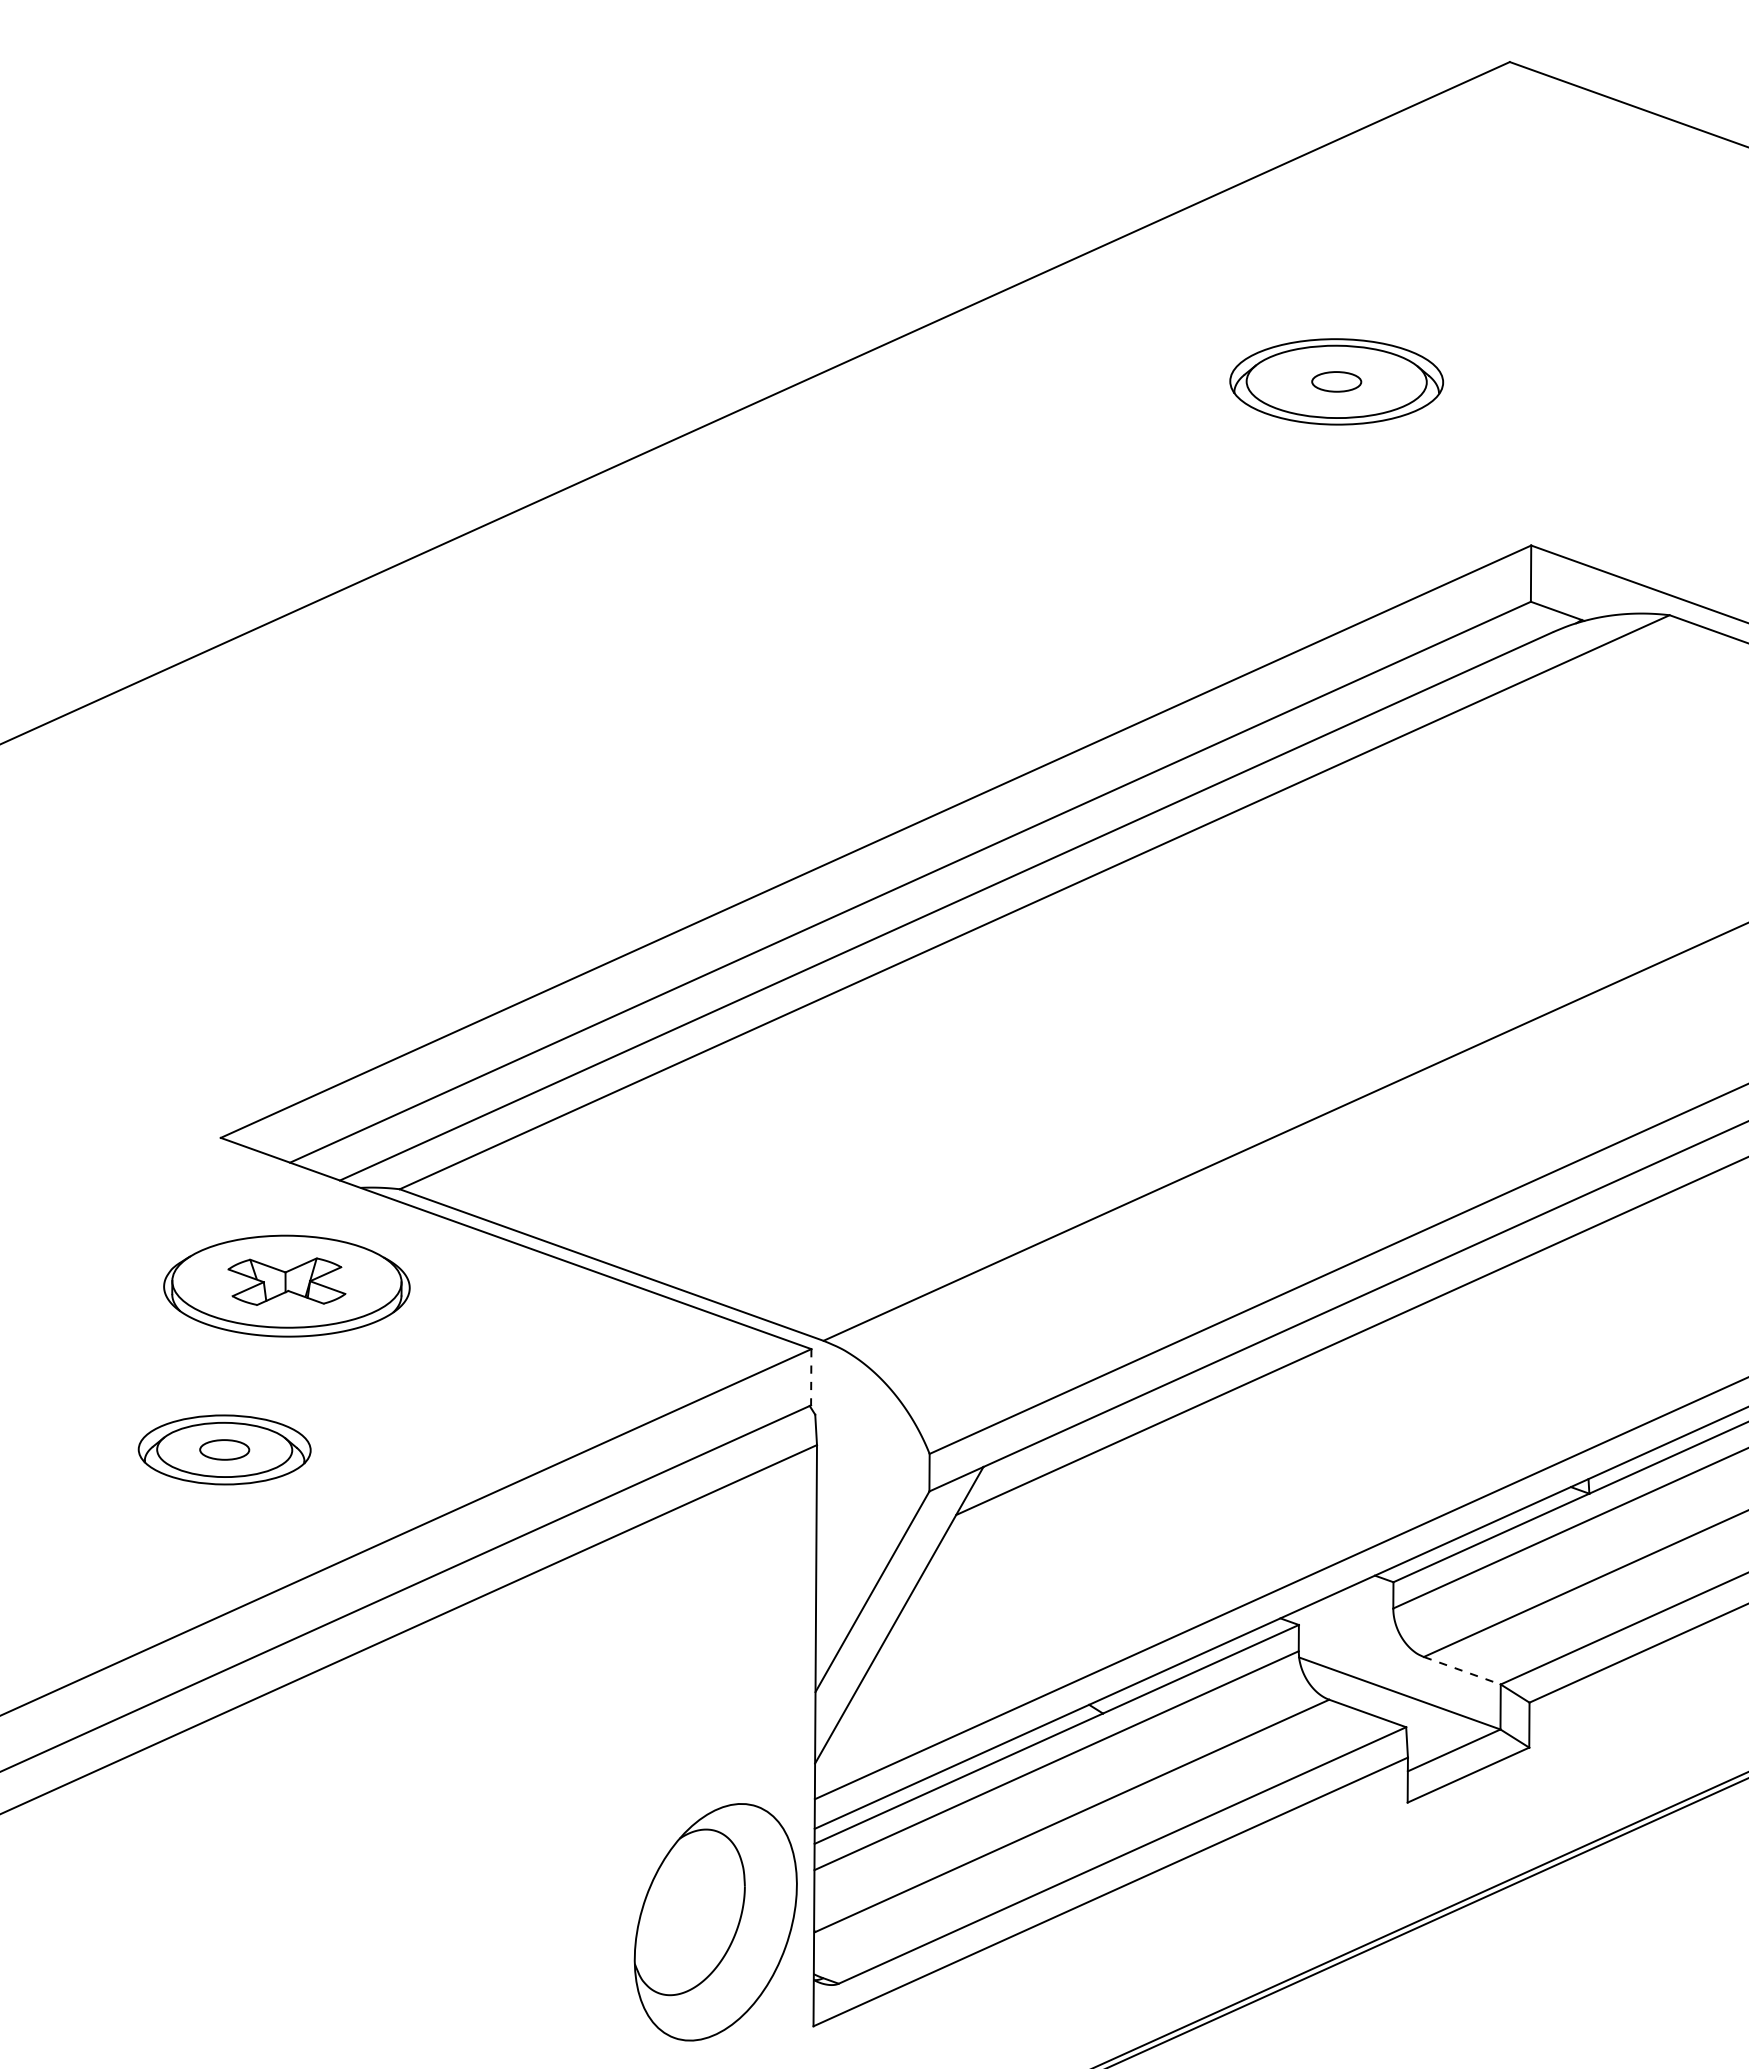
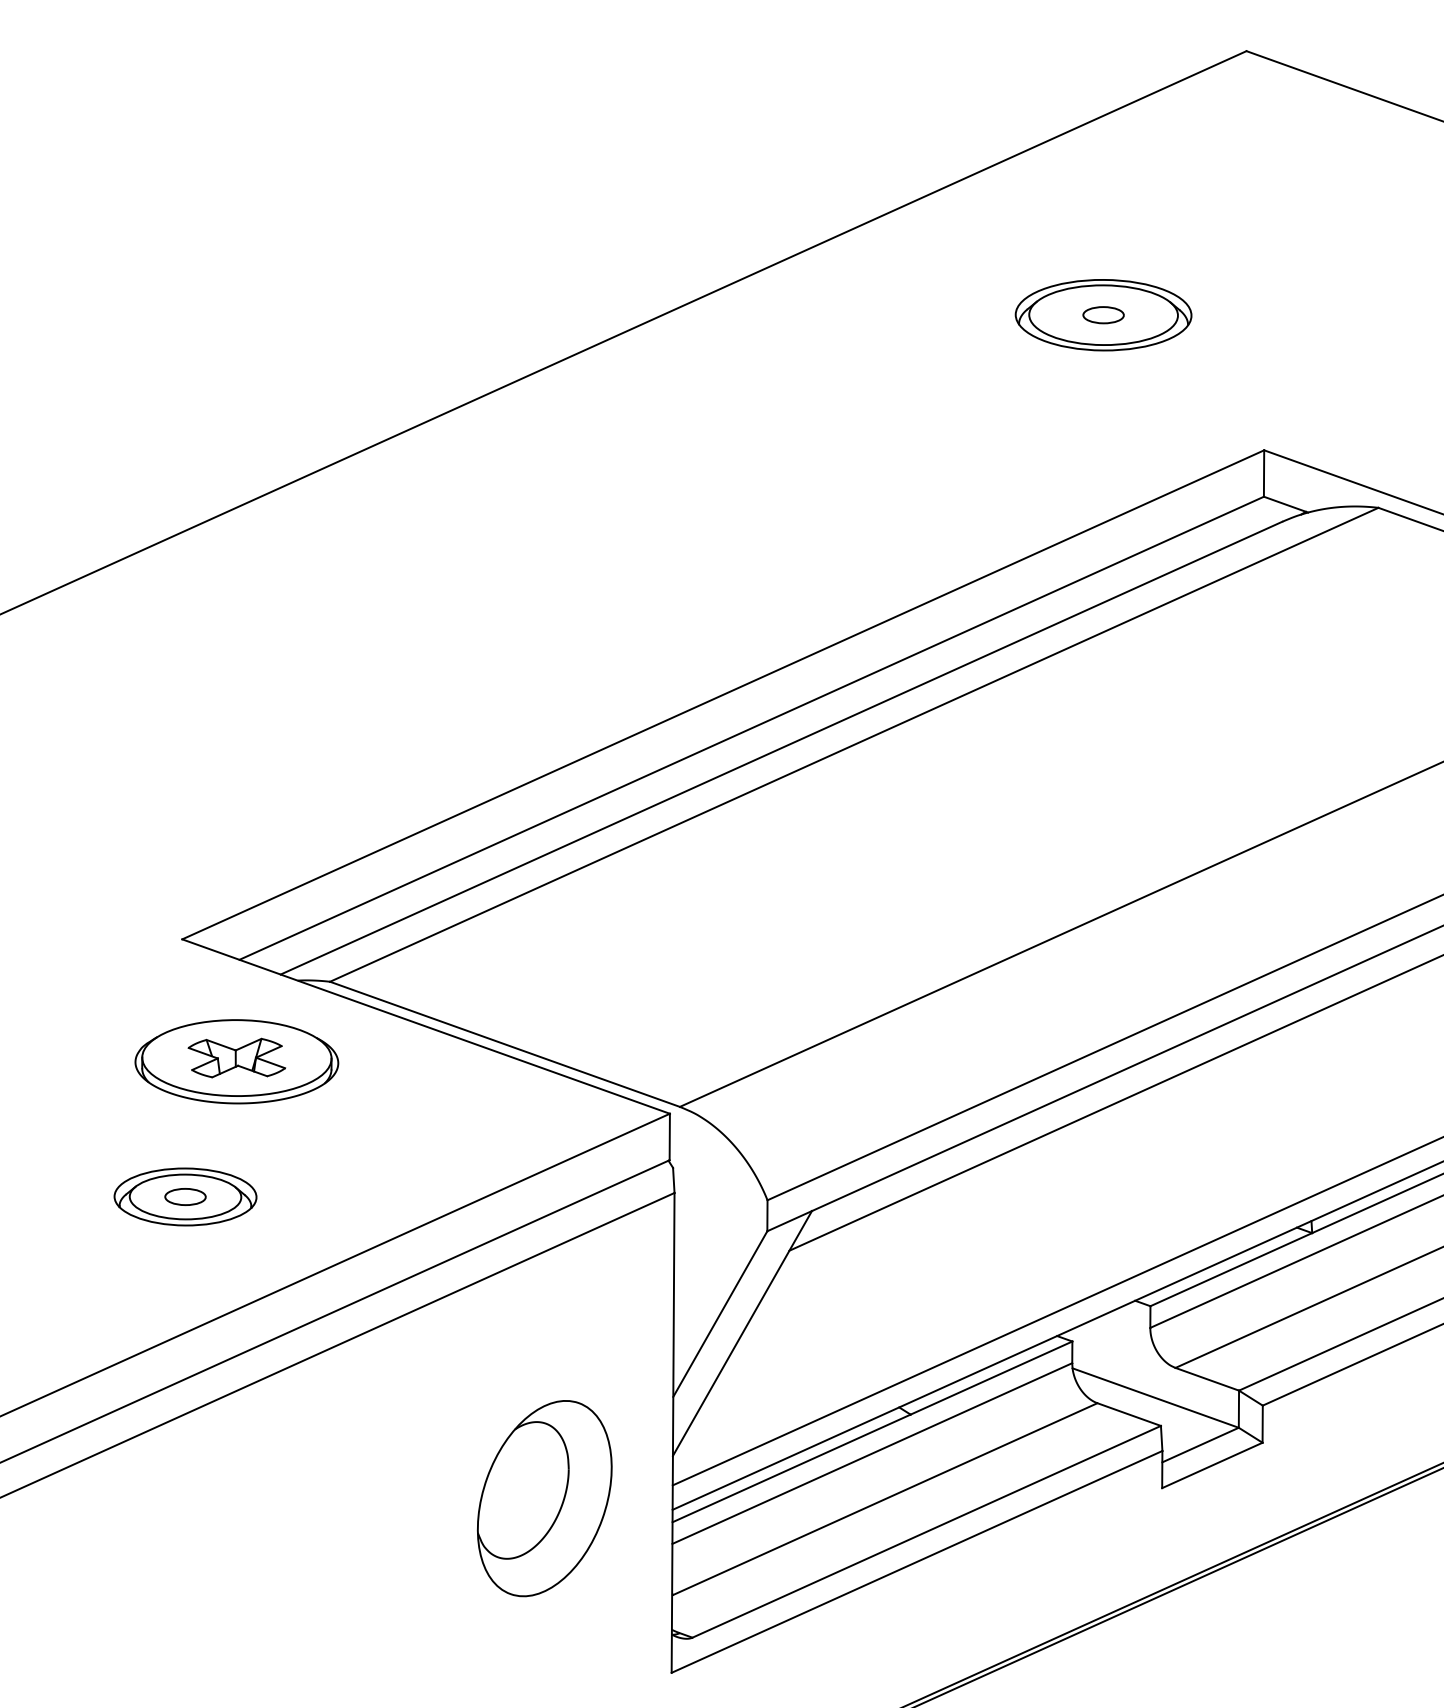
line: (811, 1377) -> (669, 1137), dashed -> solid
line: (1462, 1670) -> (1207, 1379), dashed -> solid
part: (715, 1922) -> (544, 1498), moved

